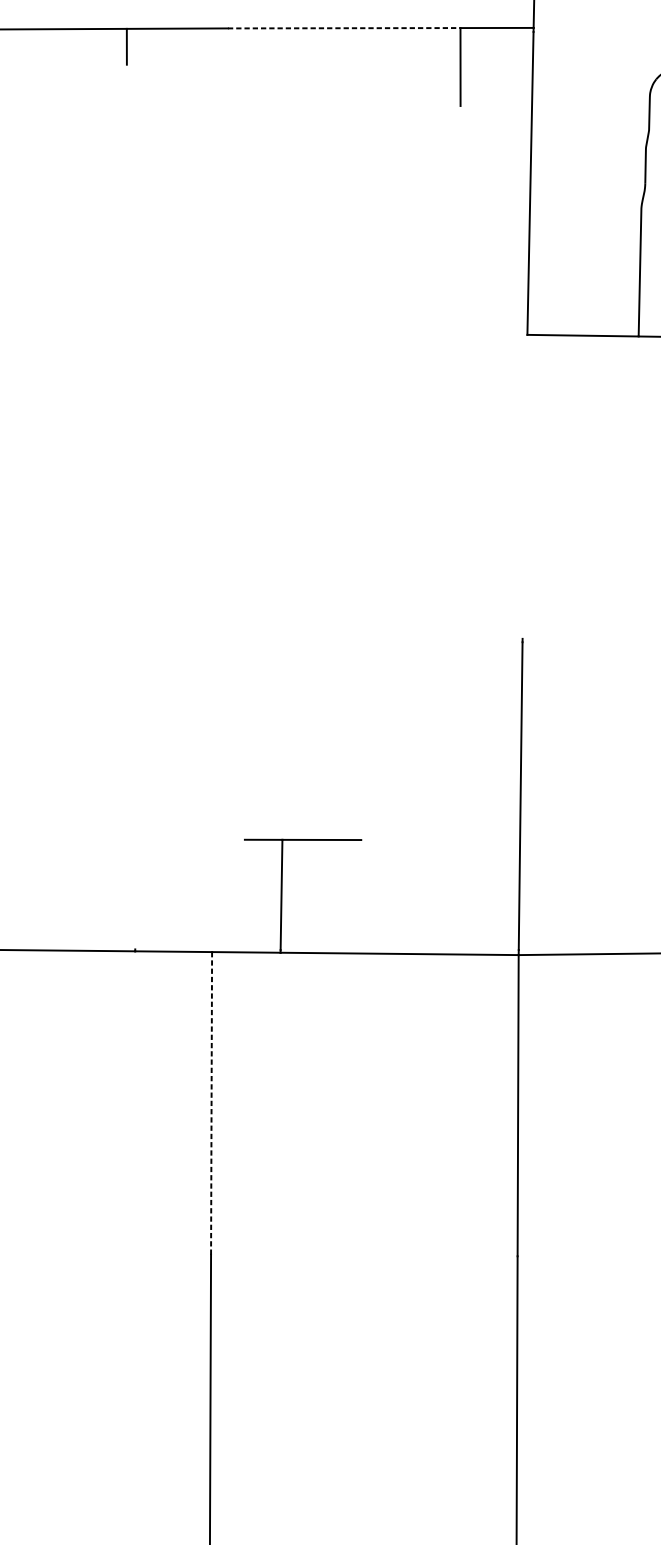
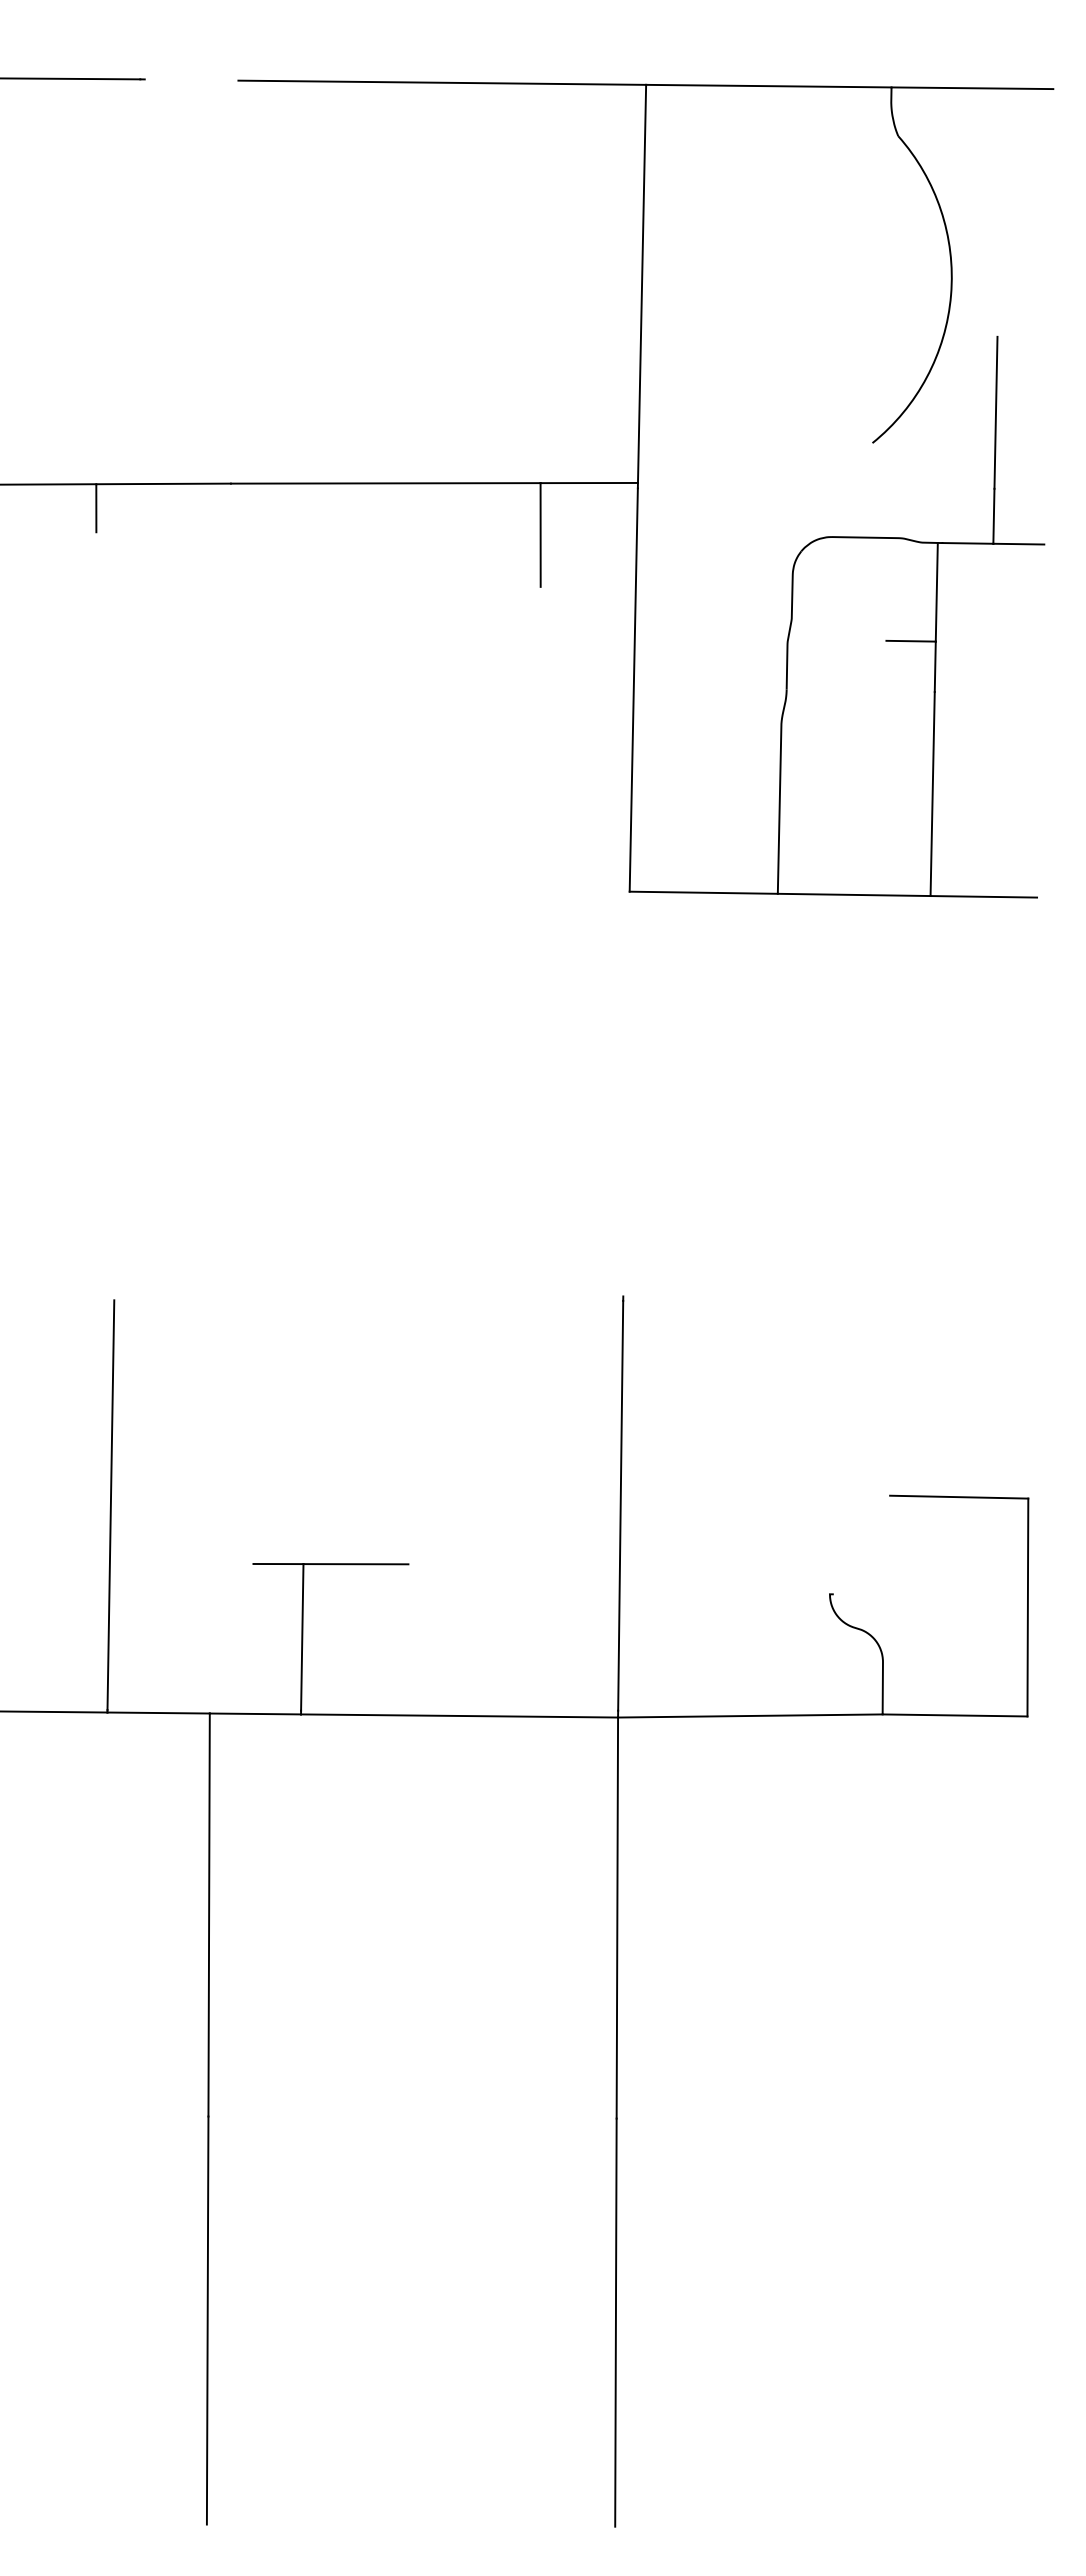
line: (344, 28) -> (385, 483), dashed -> solid
line: (137, 795) -> (110, 1504), added
line: (211, 1103) -> (209, 1915), dashed -> solid

